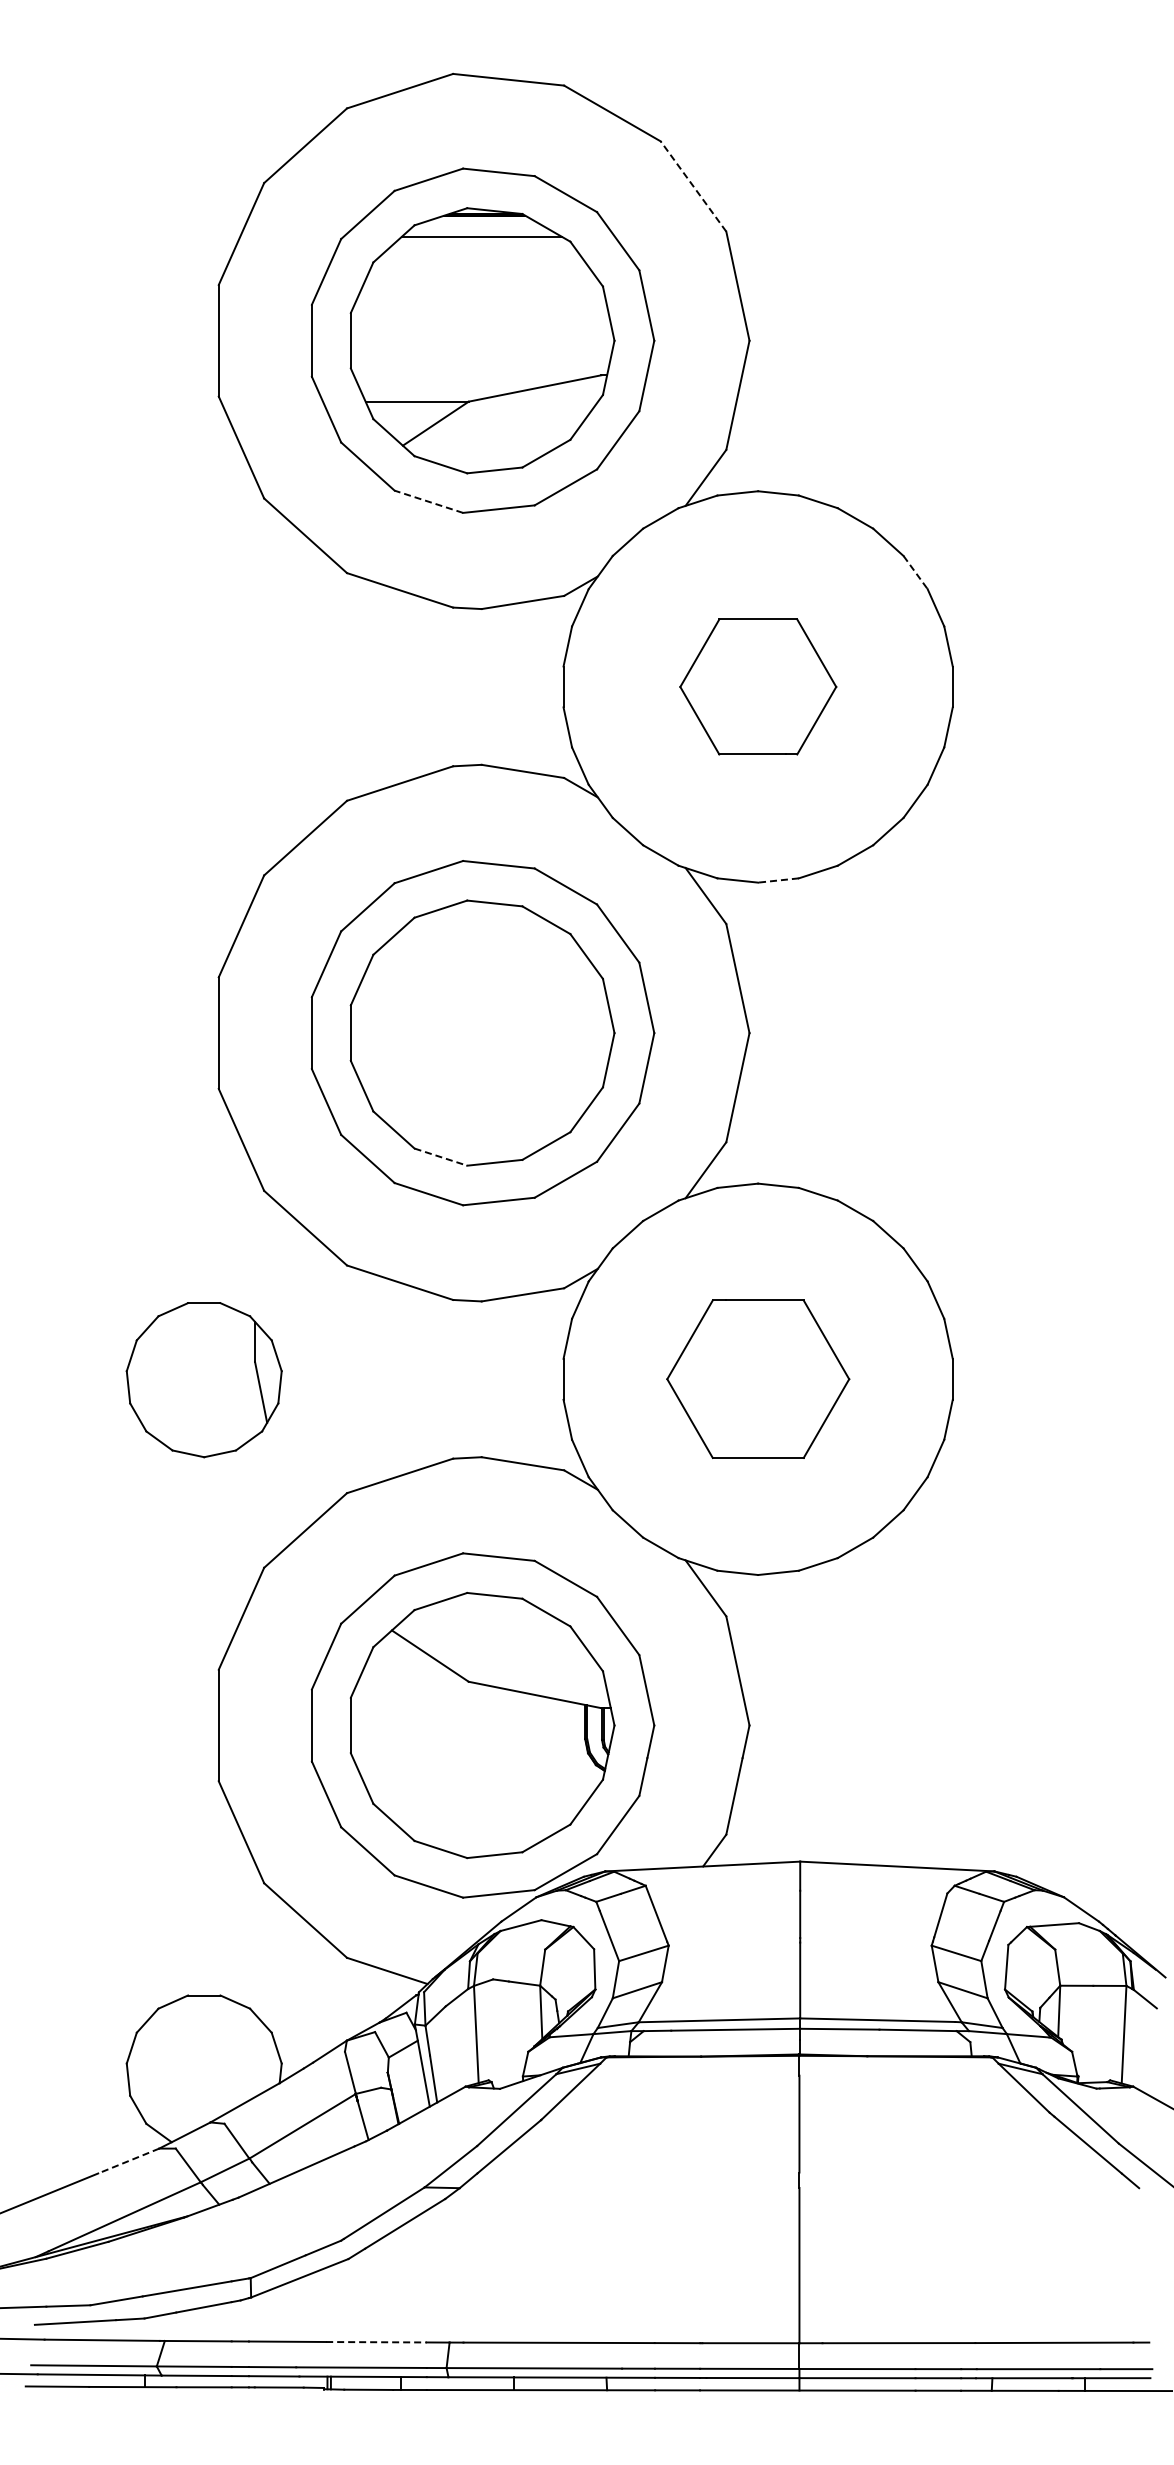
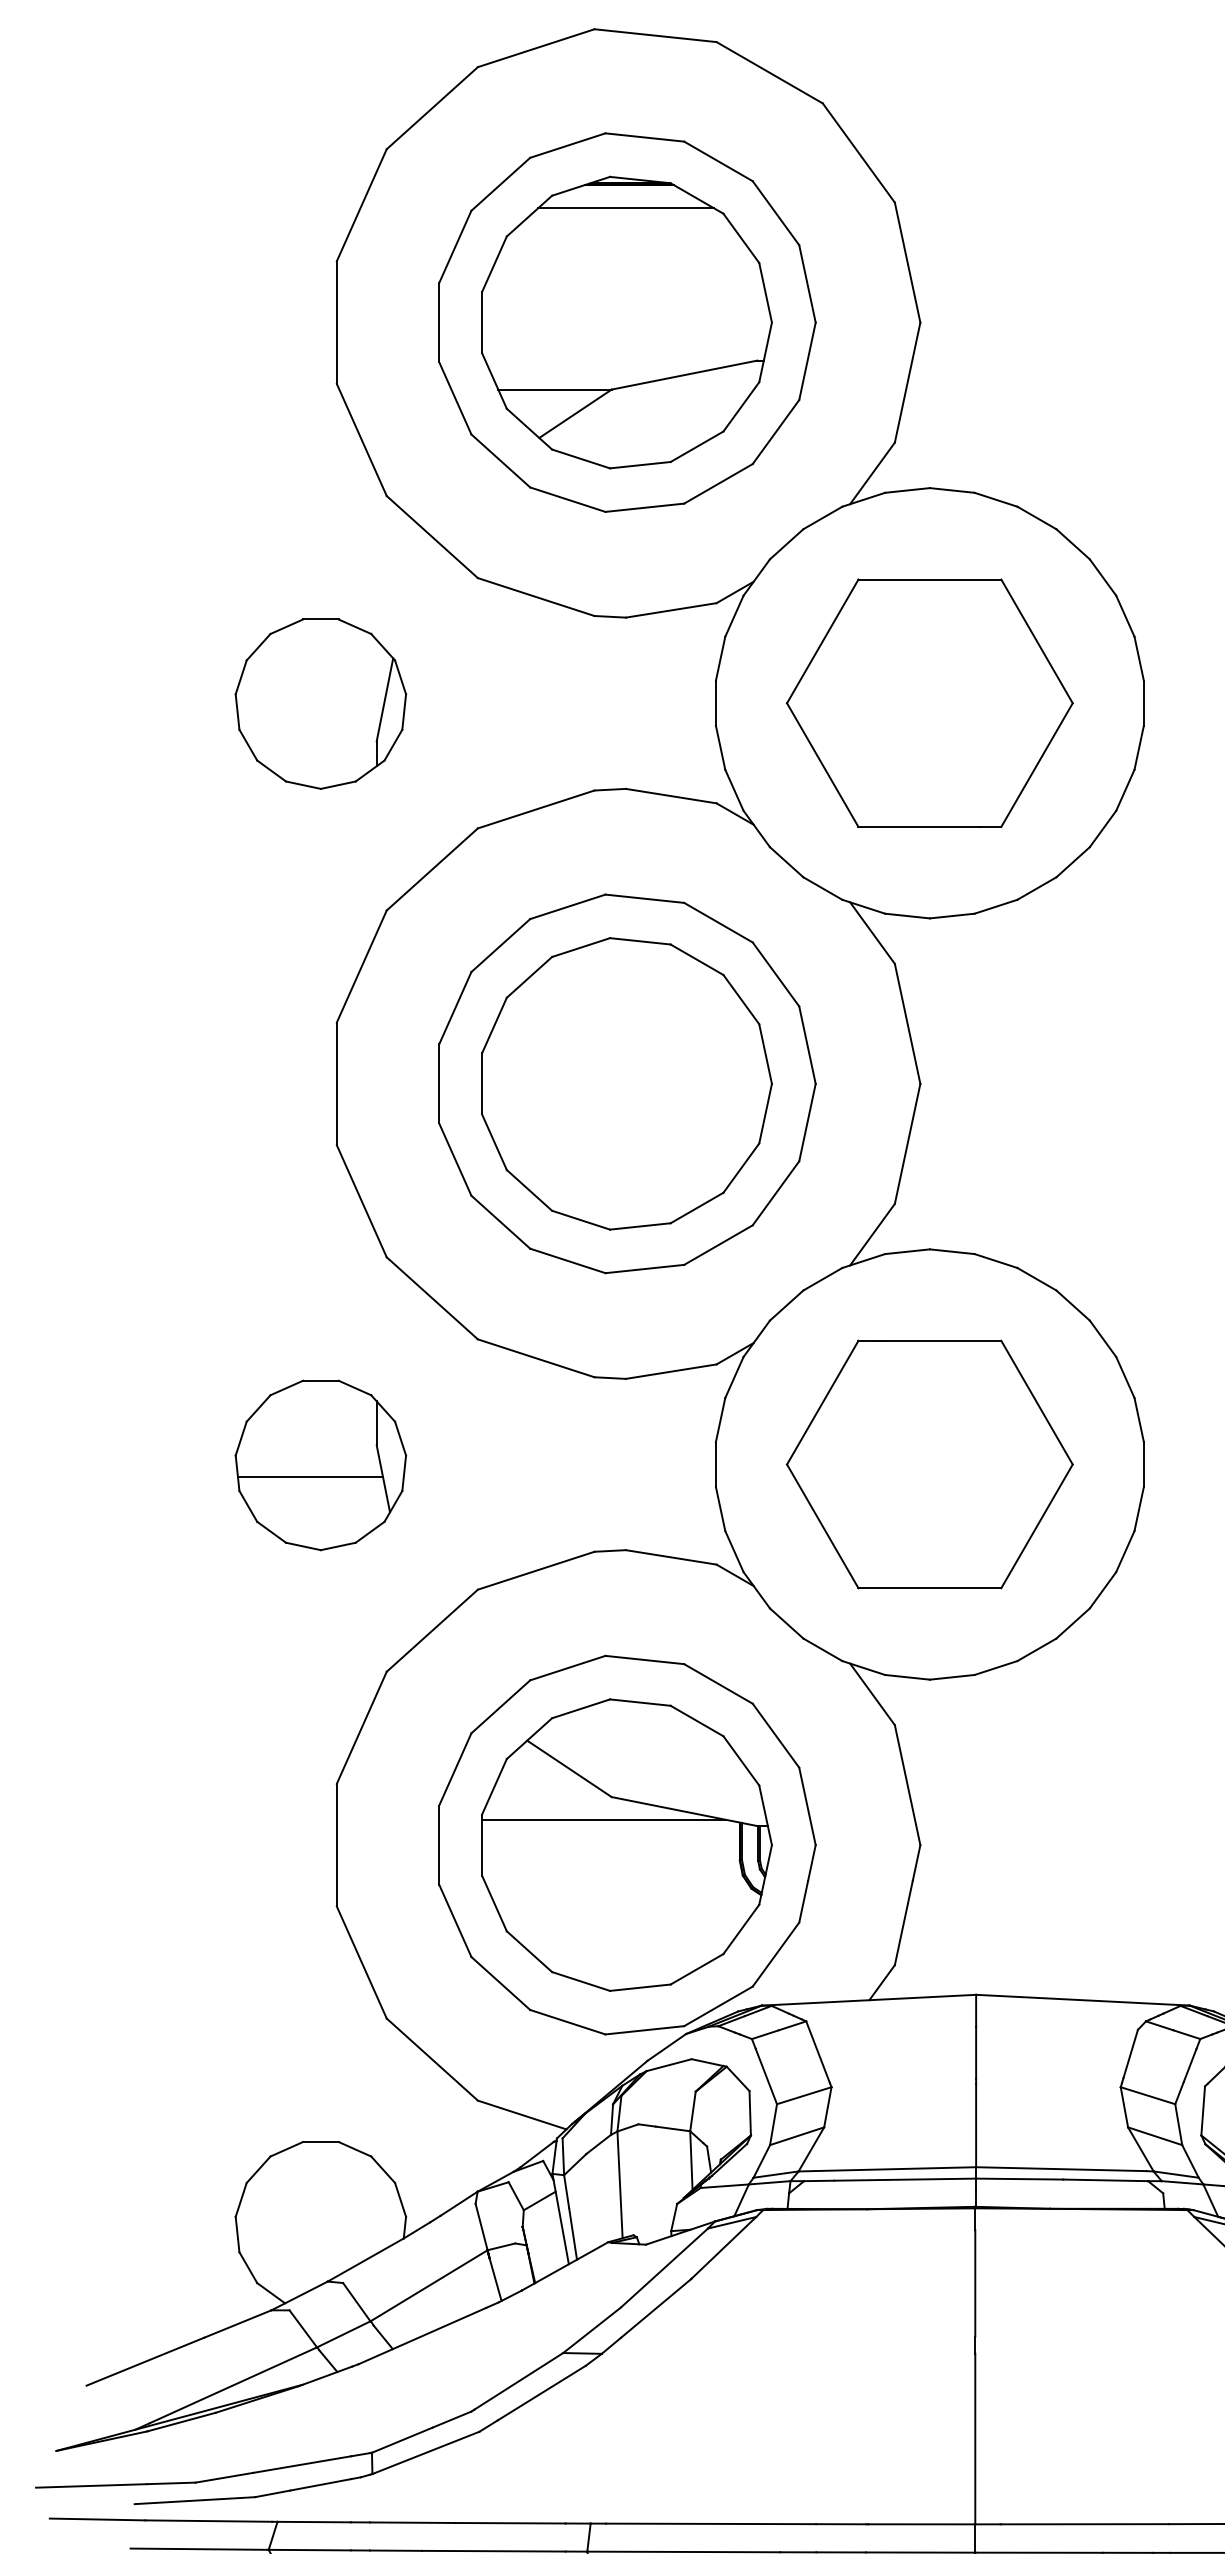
line: (693, 186) -> (858, 153), dashed -> solid
line: (428, 501) -> (567, 499), dashed -> solid
line: (915, 572) -> (1102, 577), dashed -> solid
part: (758, 686) -> (930, 702), size x1.67
part: (203, 687) -> (320, 703), added
line: (778, 880) -> (952, 916), dashed -> solid
line: (440, 1157) -> (580, 1220), dashed -> solid
part: (758, 1378) -> (930, 1463), size x1.43
line: (194, 1390) -> (310, 1476), added
line: (461, 1702) -> (603, 1819), added
line: (128, 2161) -> (237, 2324), dashed -> solid
line: (376, 2342) -> (510, 2523), dashed -> solid

